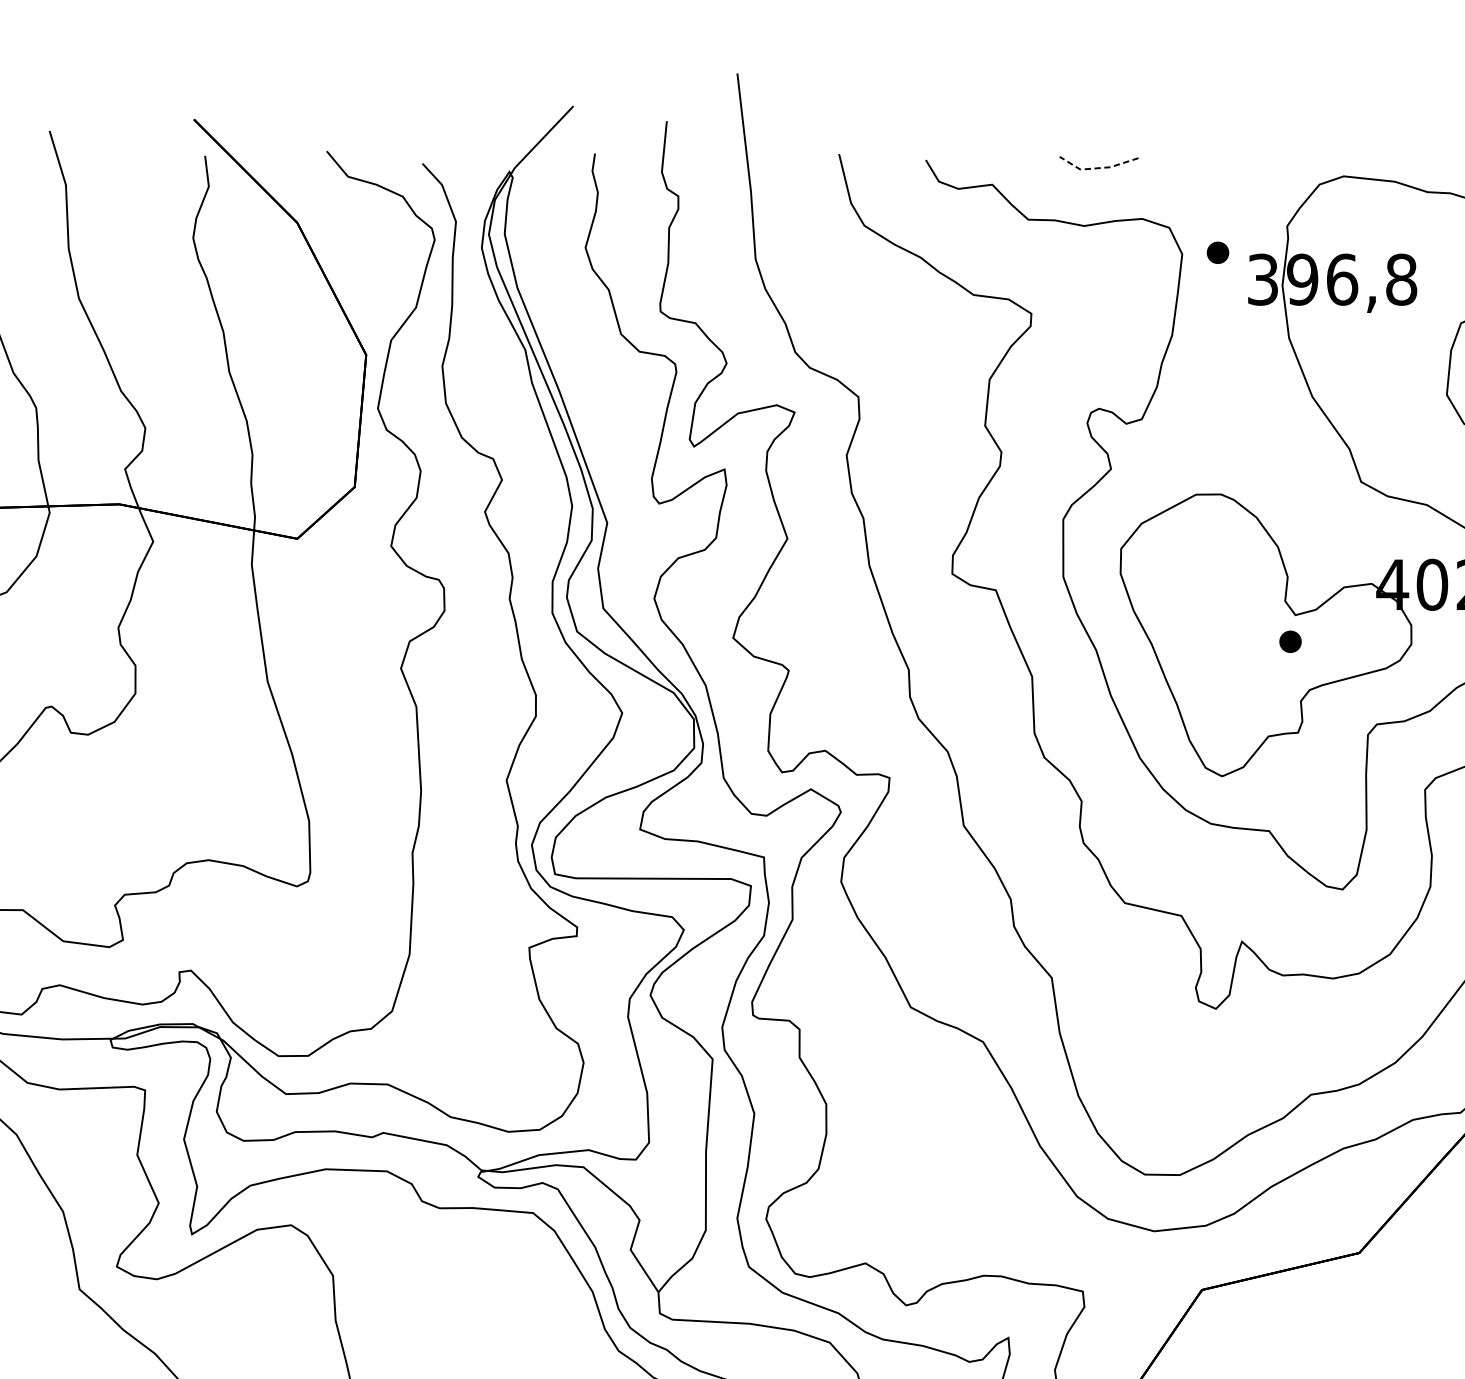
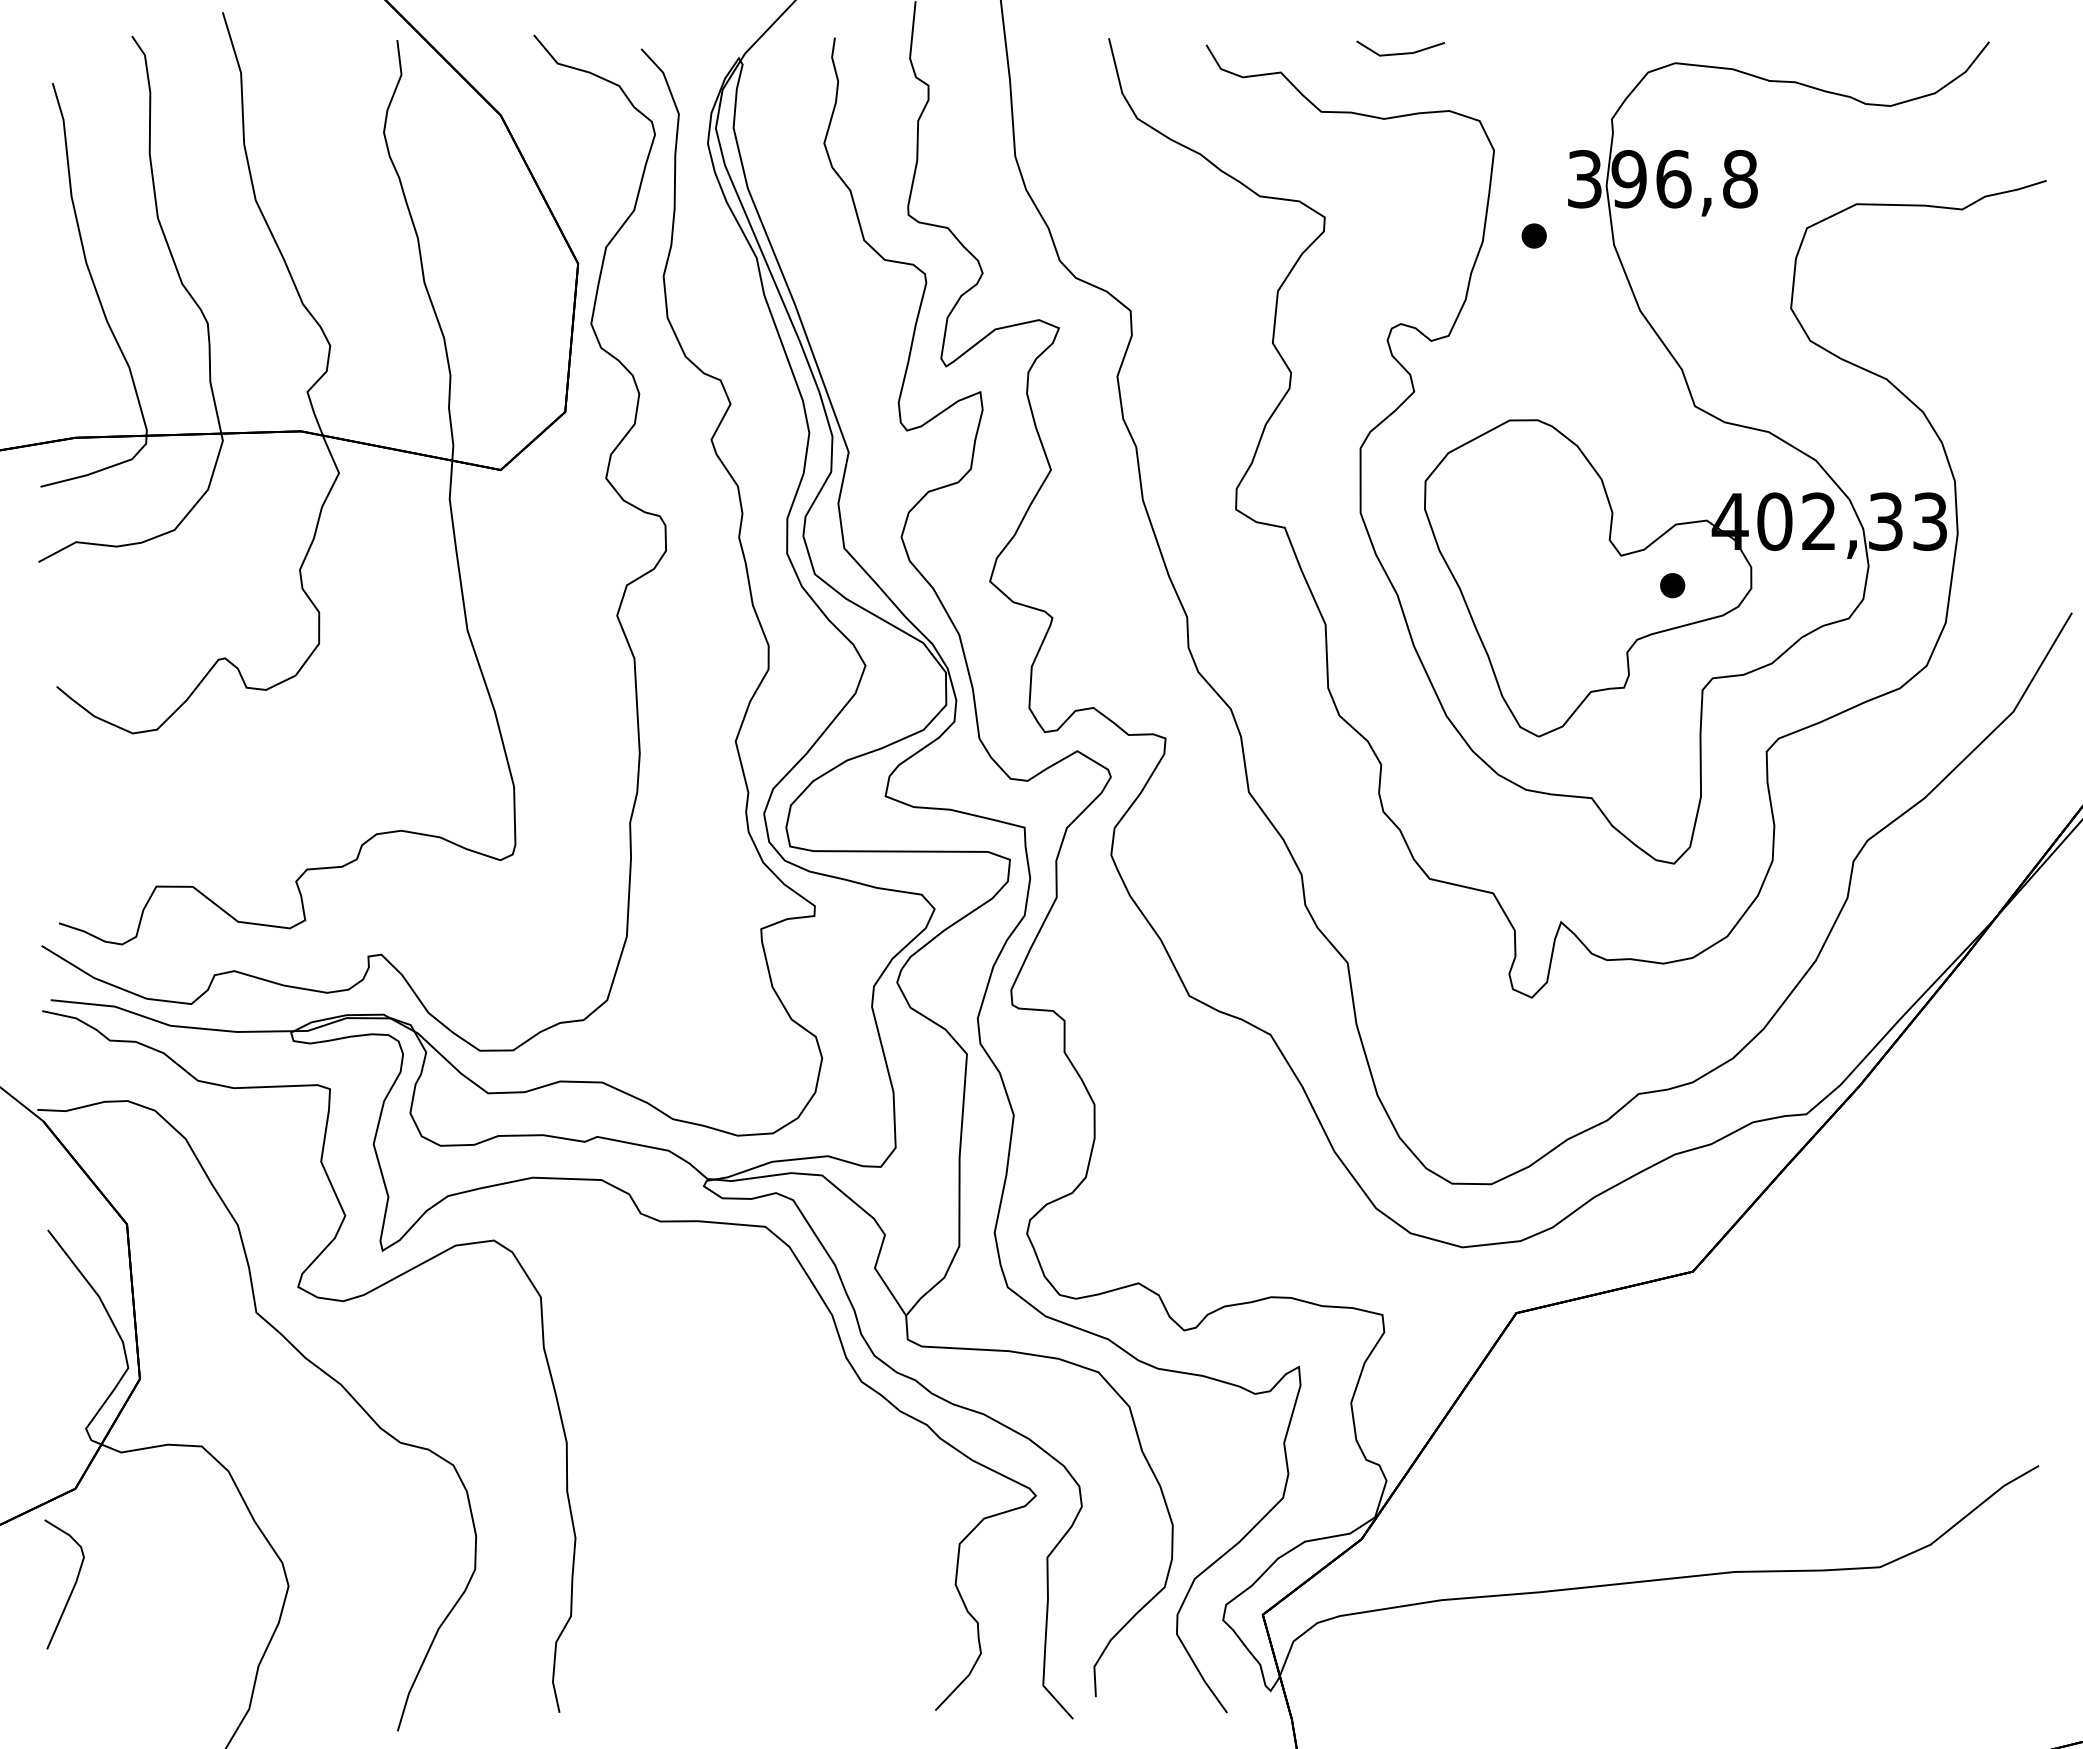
line: (1097, 168) -> (1399, 54), dashed -> solid
part: (1217, 252) -> (1533, 235), moved
part: (1290, 641) -> (1672, 585), moved

